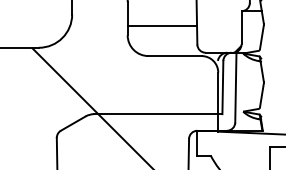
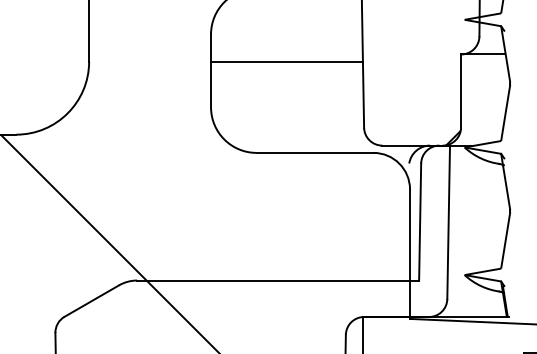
line: (161, 25) -> (285, 61), moved

